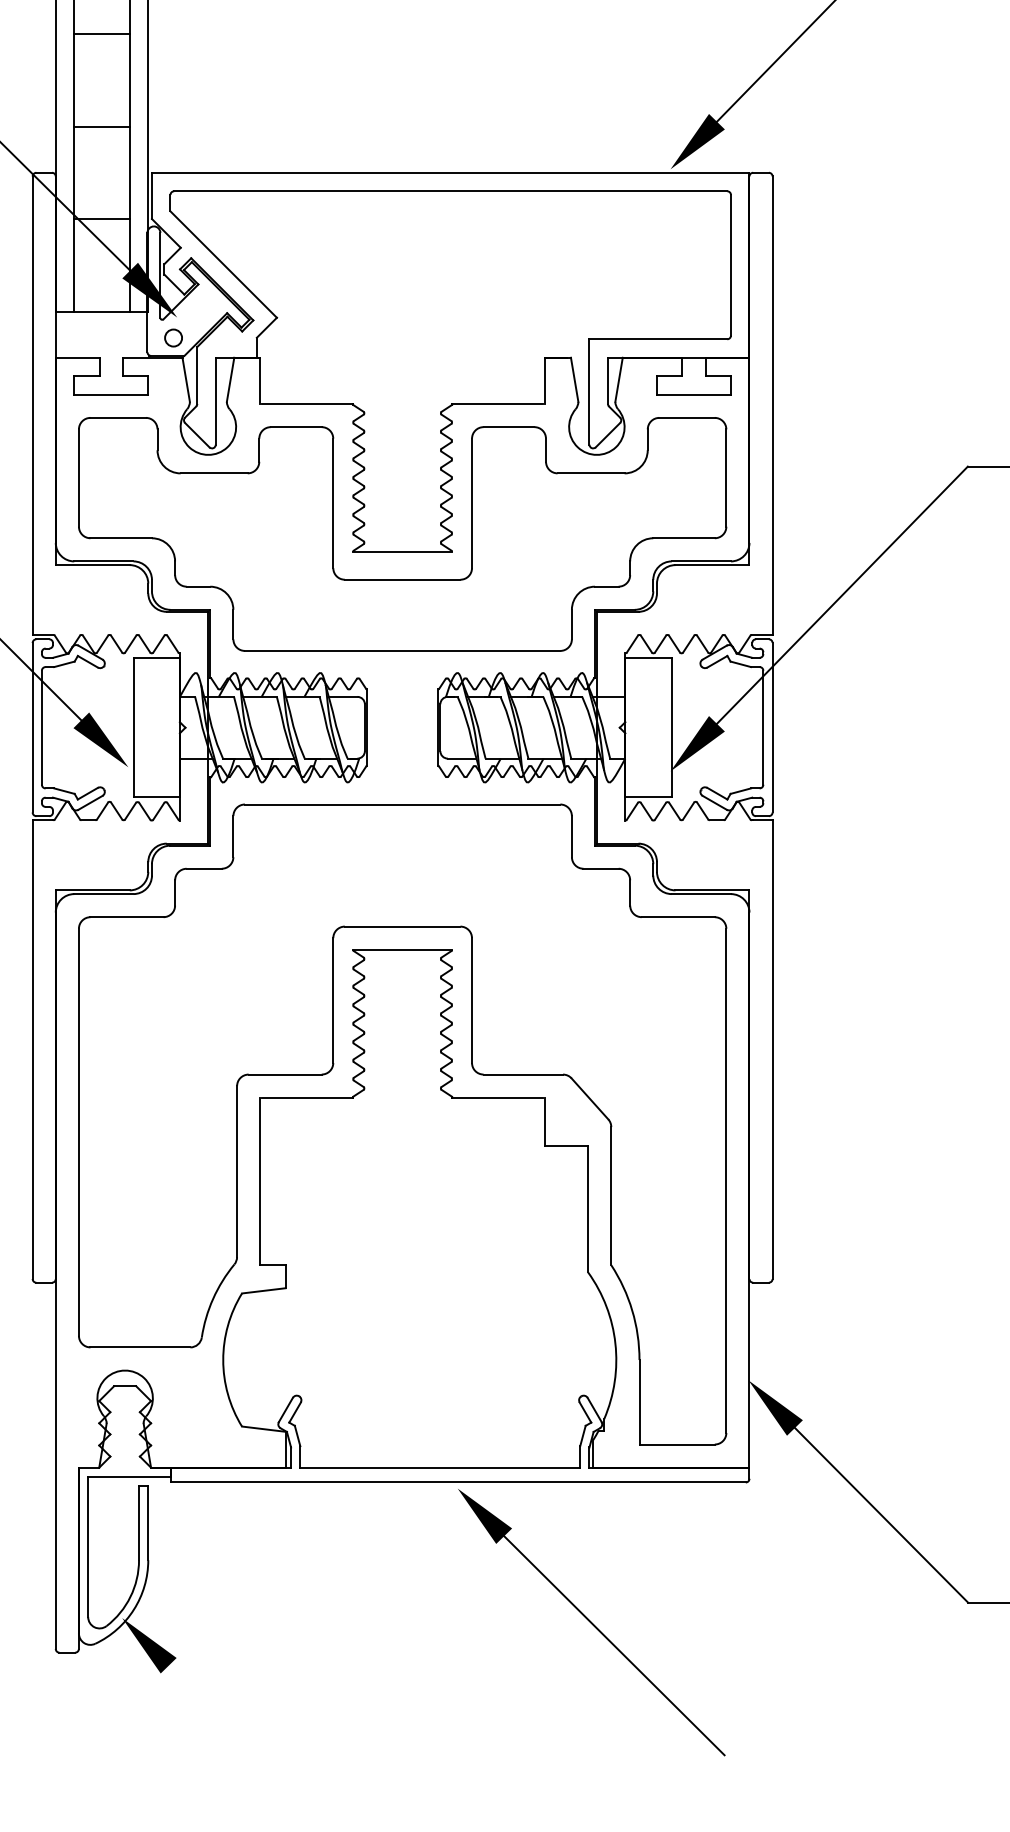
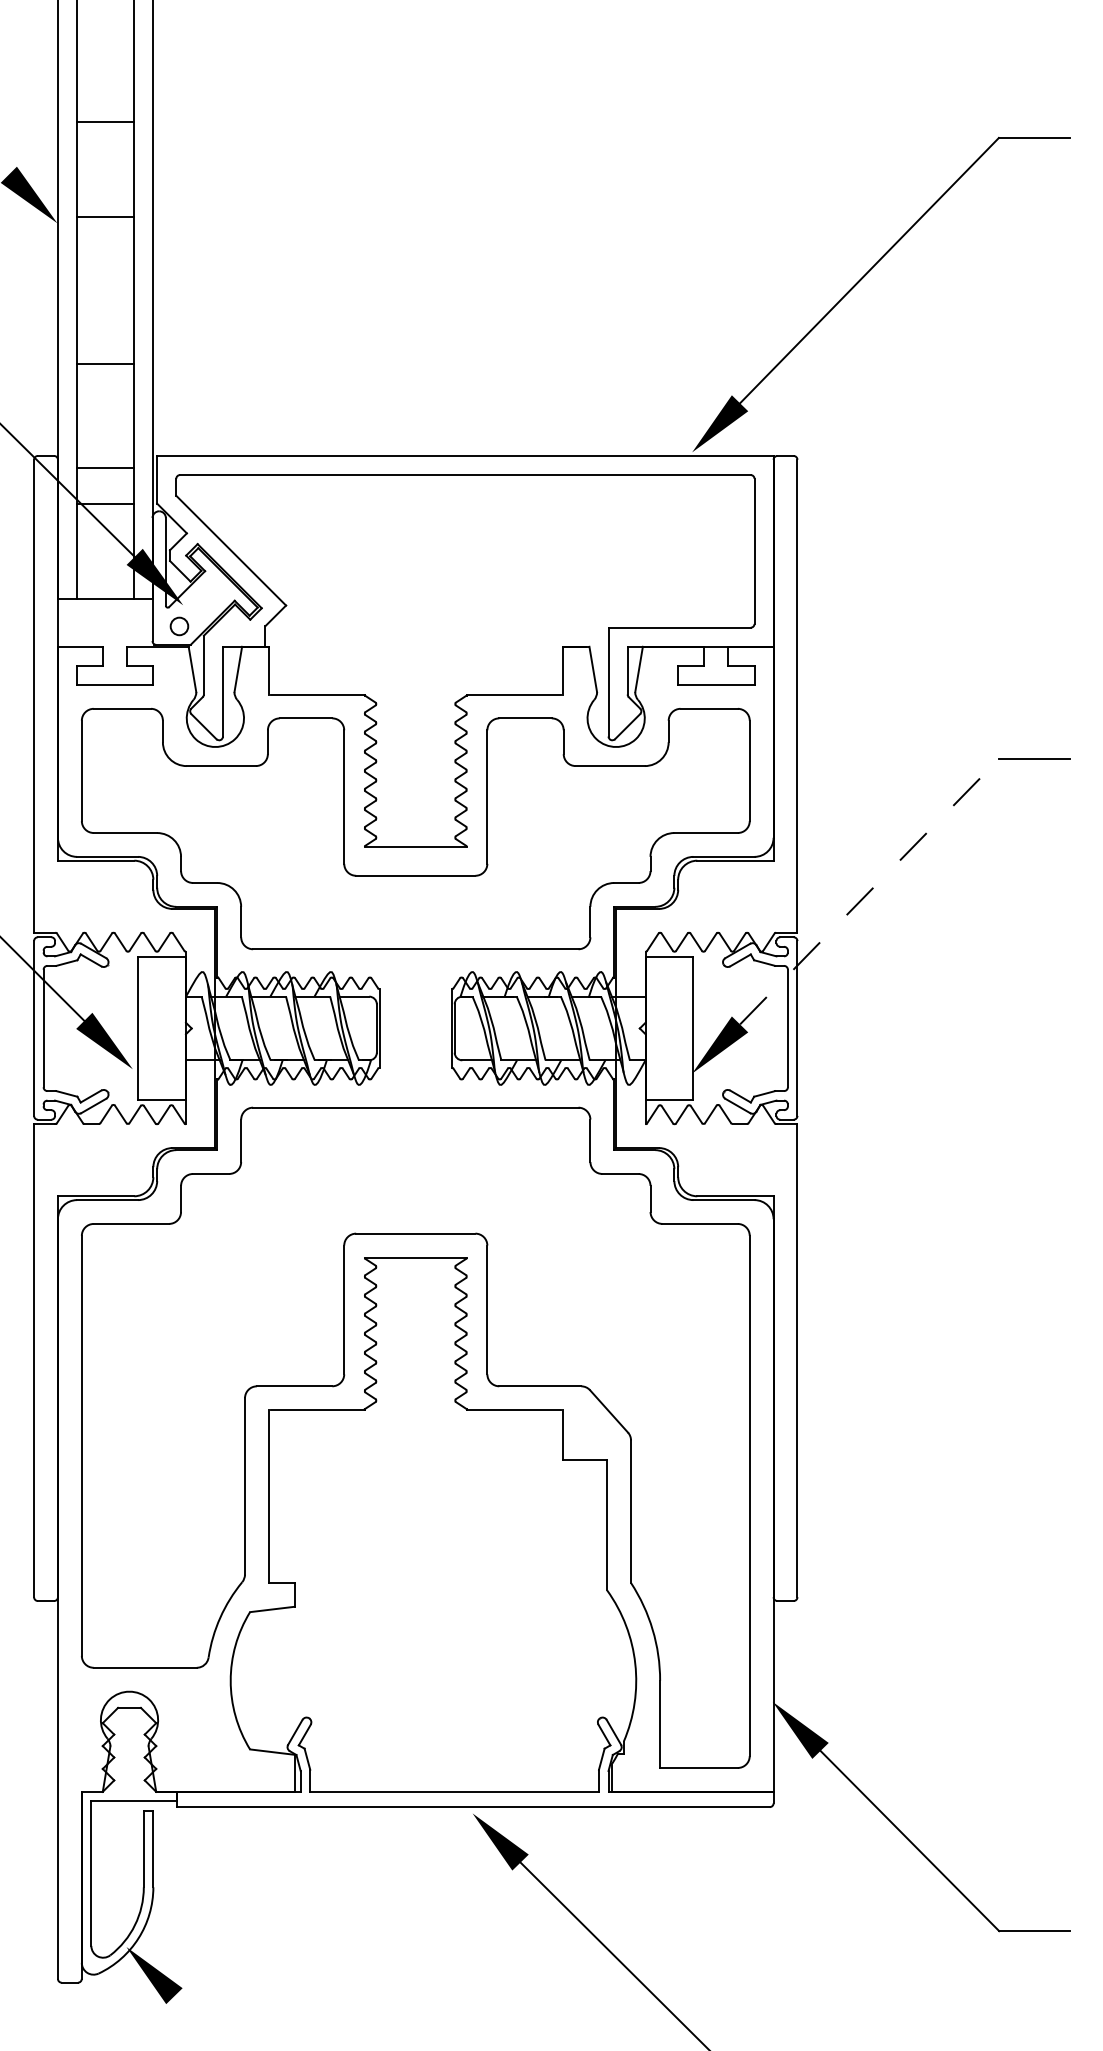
line: (101, 33) -> (105, 363), moved
line: (101, 126) -> (105, 468), moved
line: (842, 594) -> (869, 891), solid -> dashed

